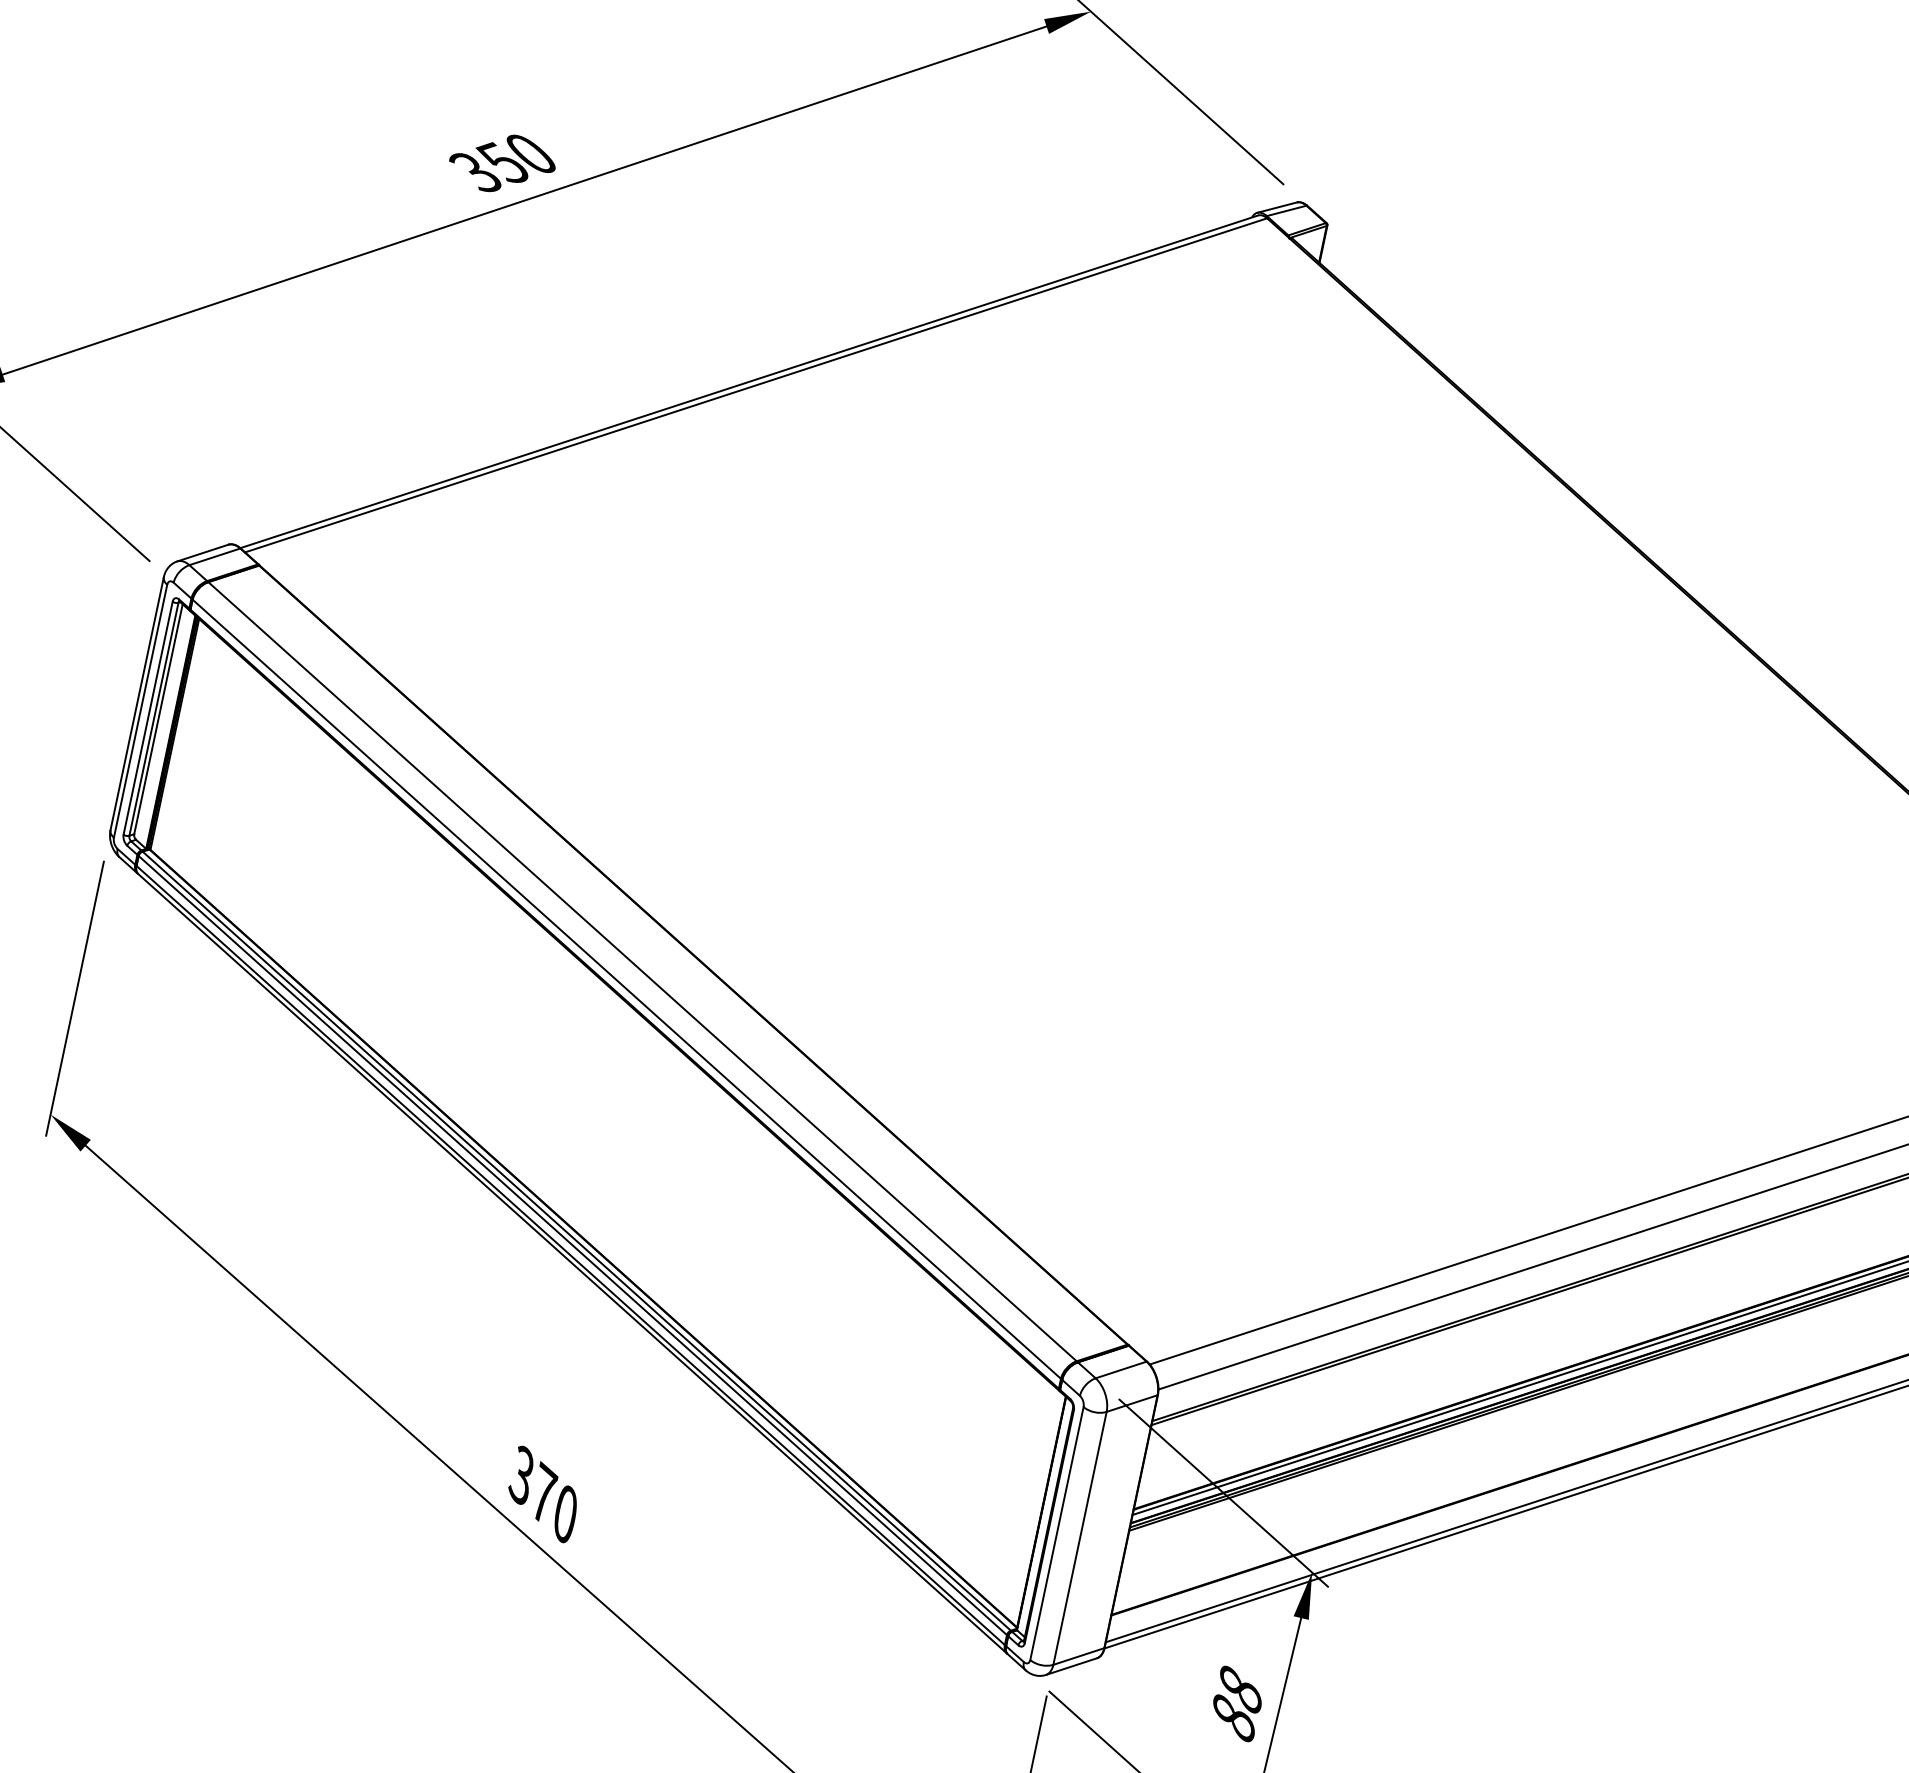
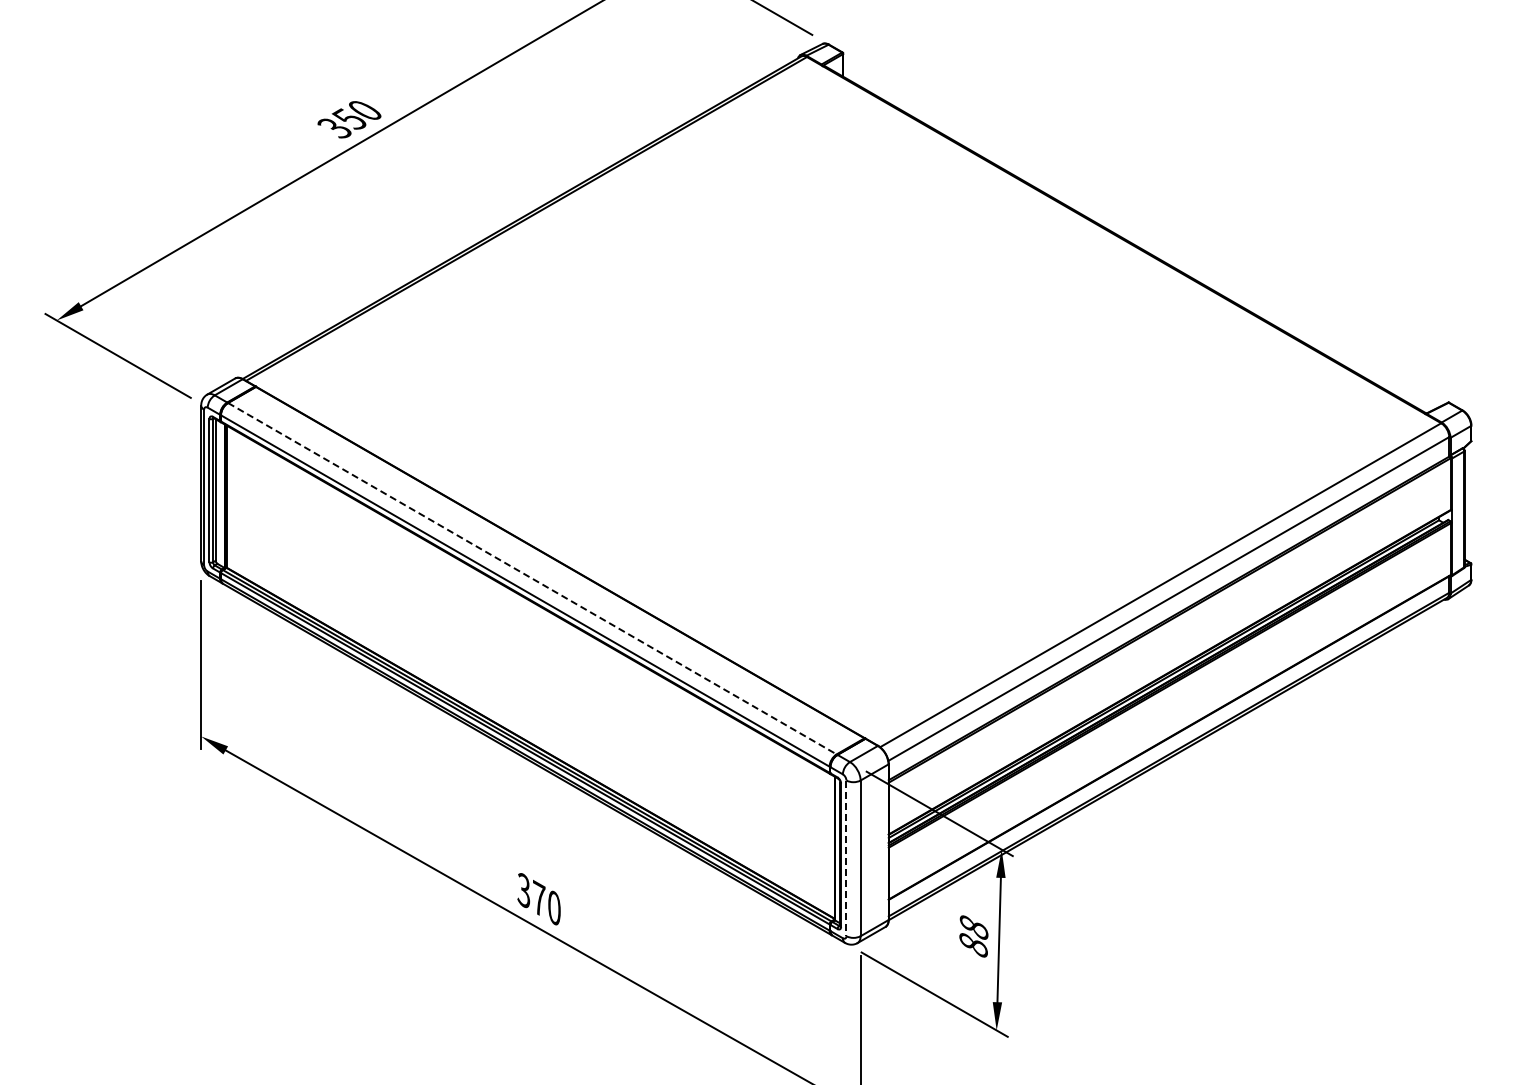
line: (642, 971) -> (532, 578), solid -> dashed
line: (1057, 1533) -> (846, 858), solid -> dashed

